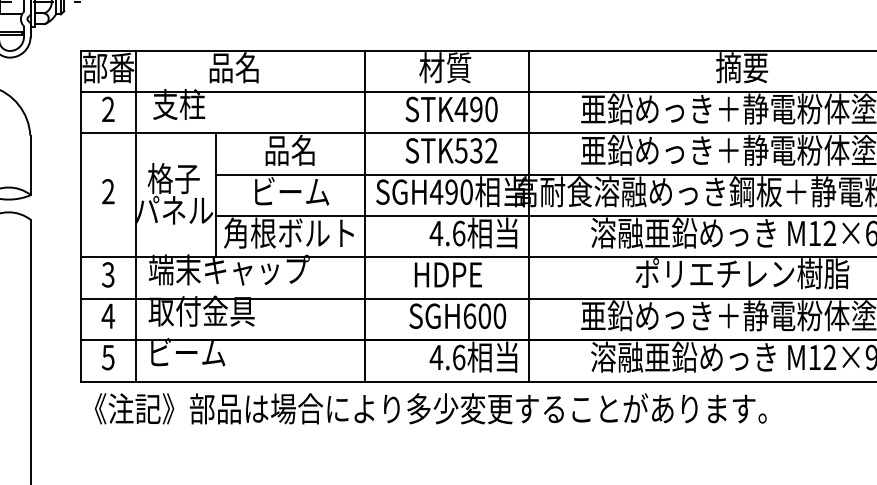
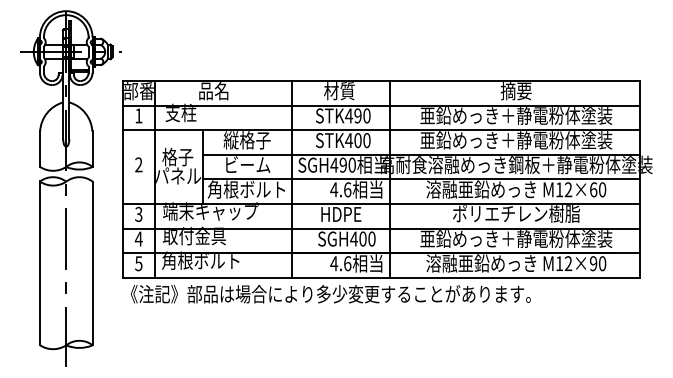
text: (107, 108) -> (138, 115), 2 -> 1
text: (289, 150) -> (246, 140), 品名 -> 縦格子
text: (475, 150) -> (357, 140), STK532 -> STK400
text: (470, 315) -> (354, 238), SGH600 -> SGH400
text: (211, 352) -> (200, 260), ビーム -> 角根ボルト

